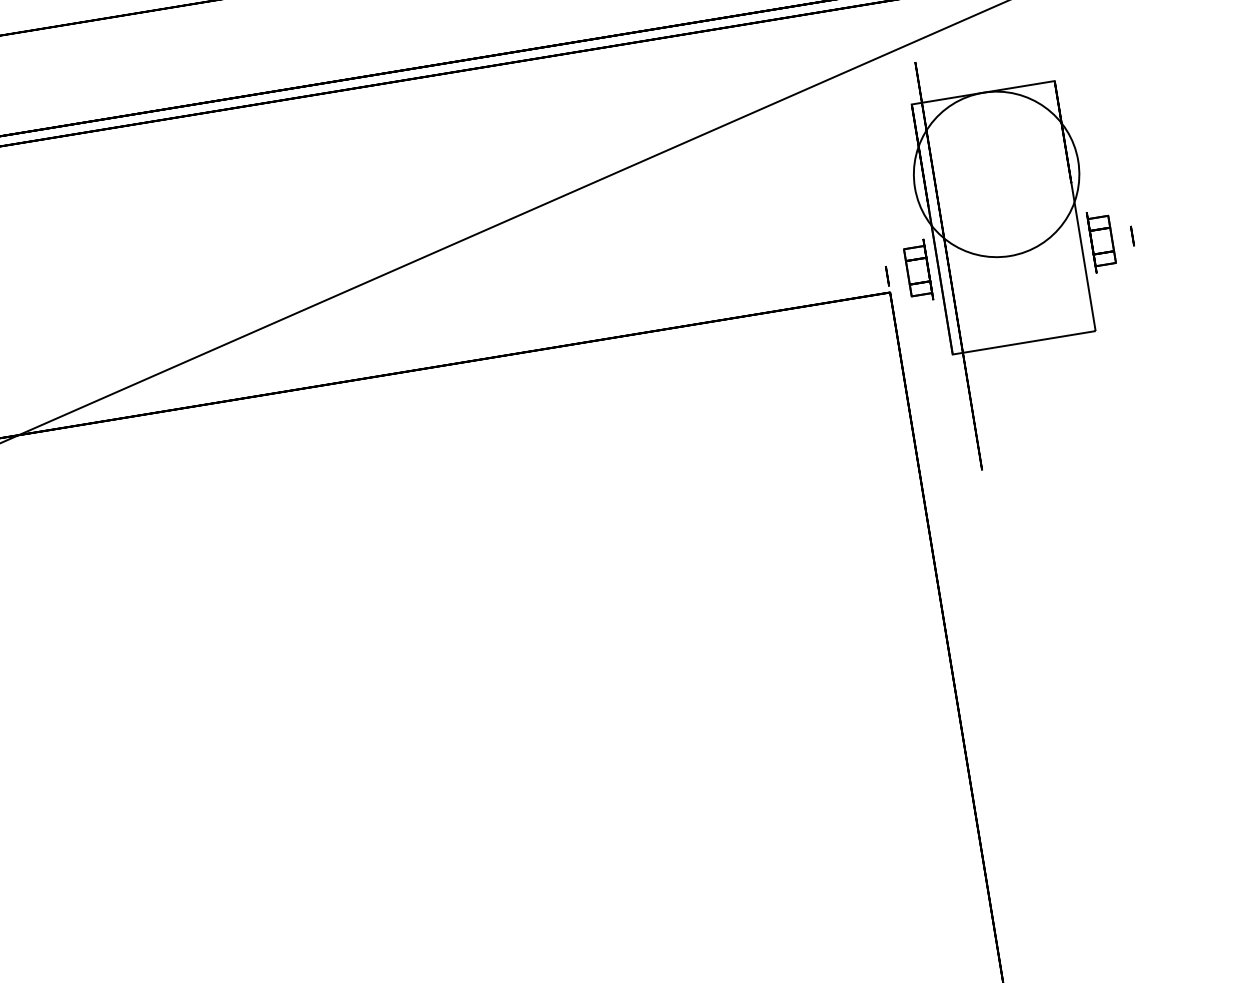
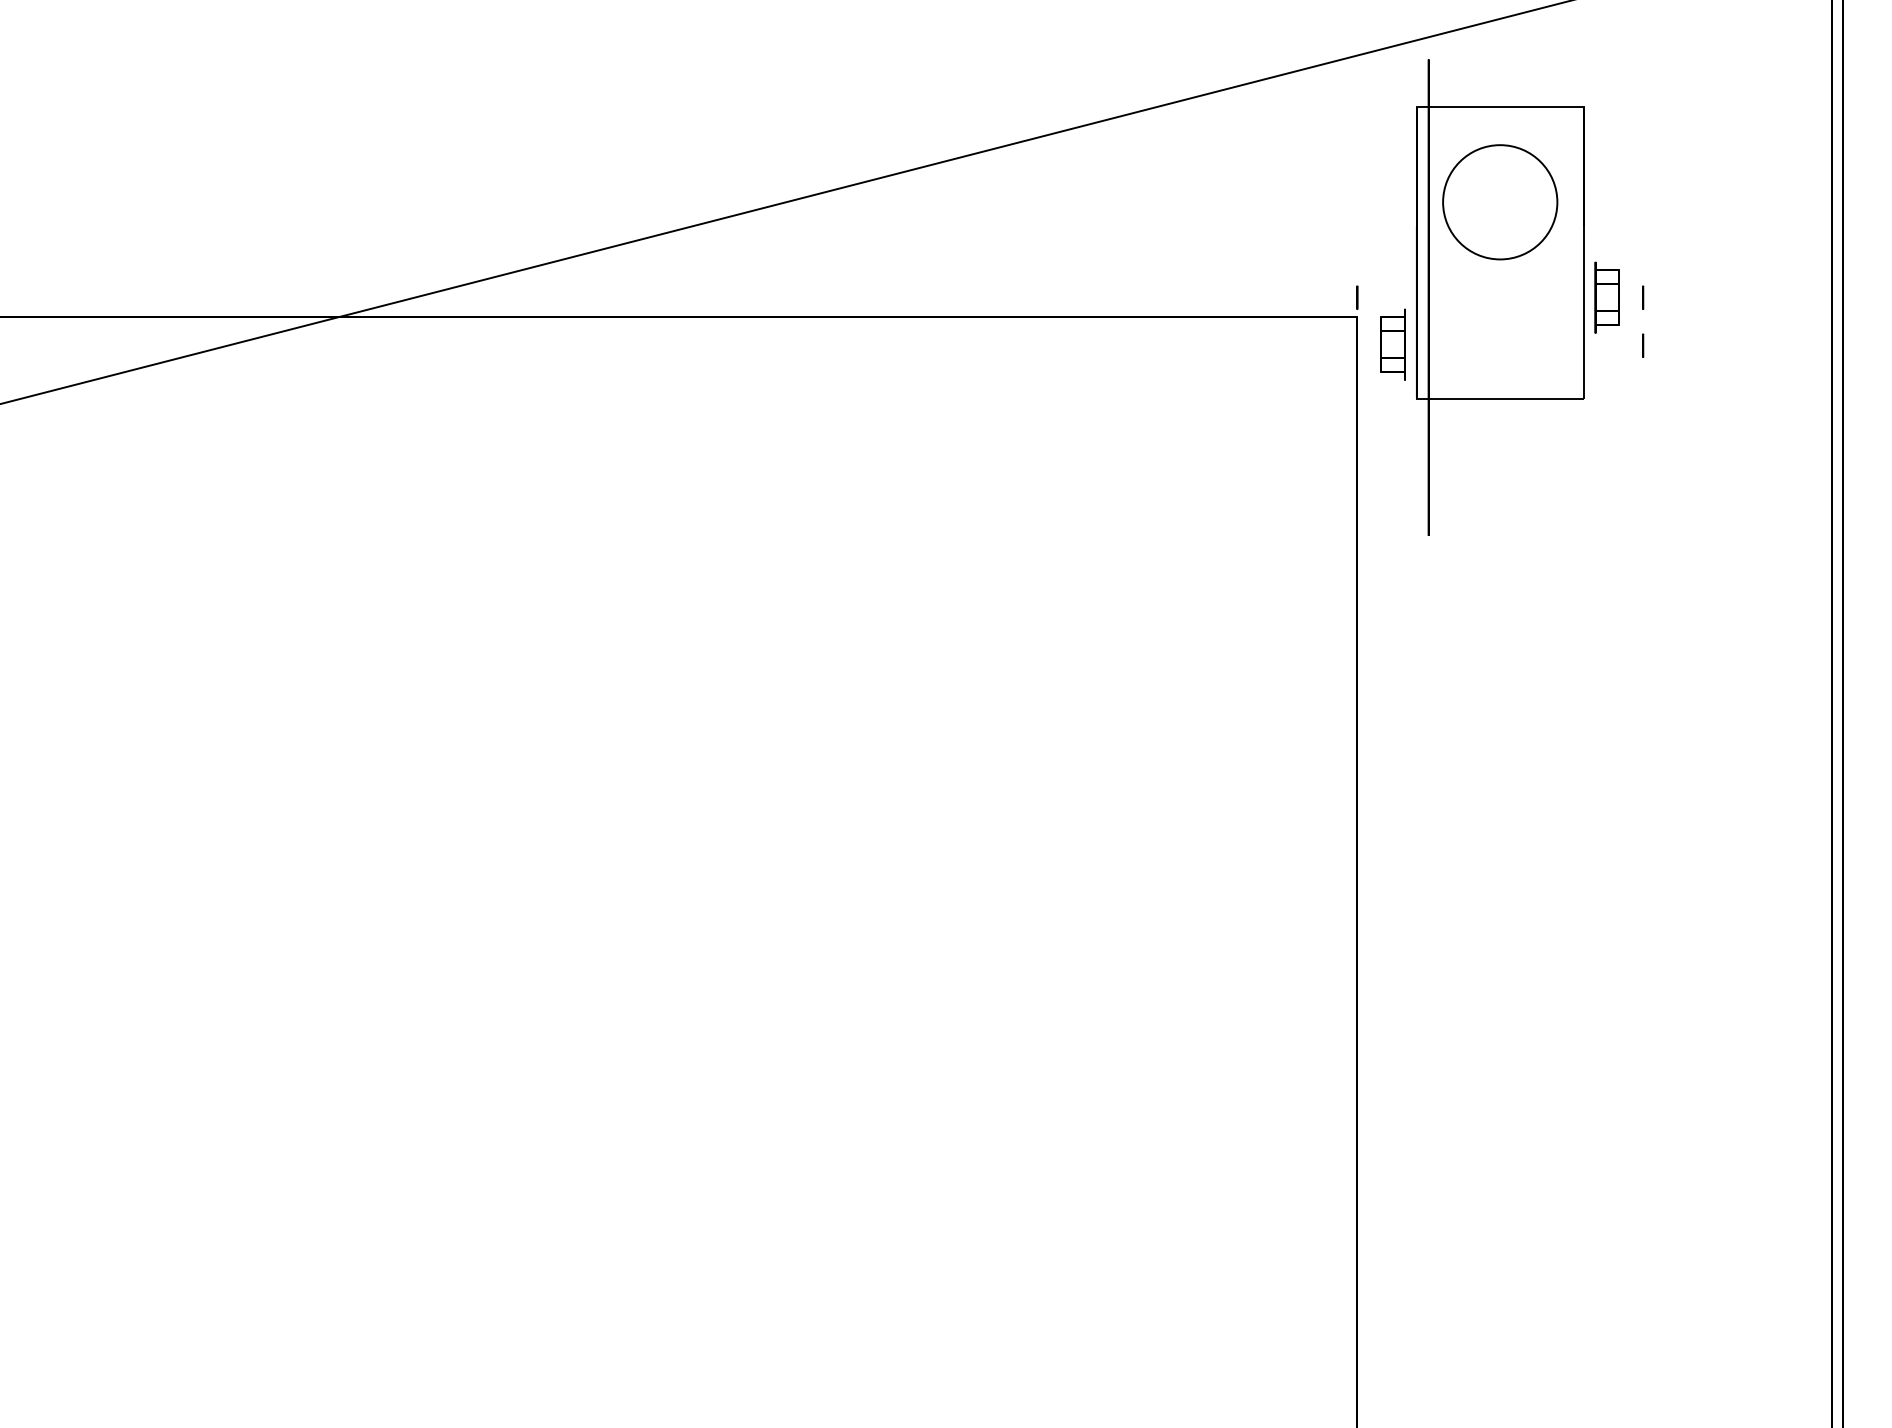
circle: (996, 174) -> (1499, 202), size x0.6
part: (917, 271) -> (1392, 344), moved
circle: (1139, 277) -> (1643, 345), added

